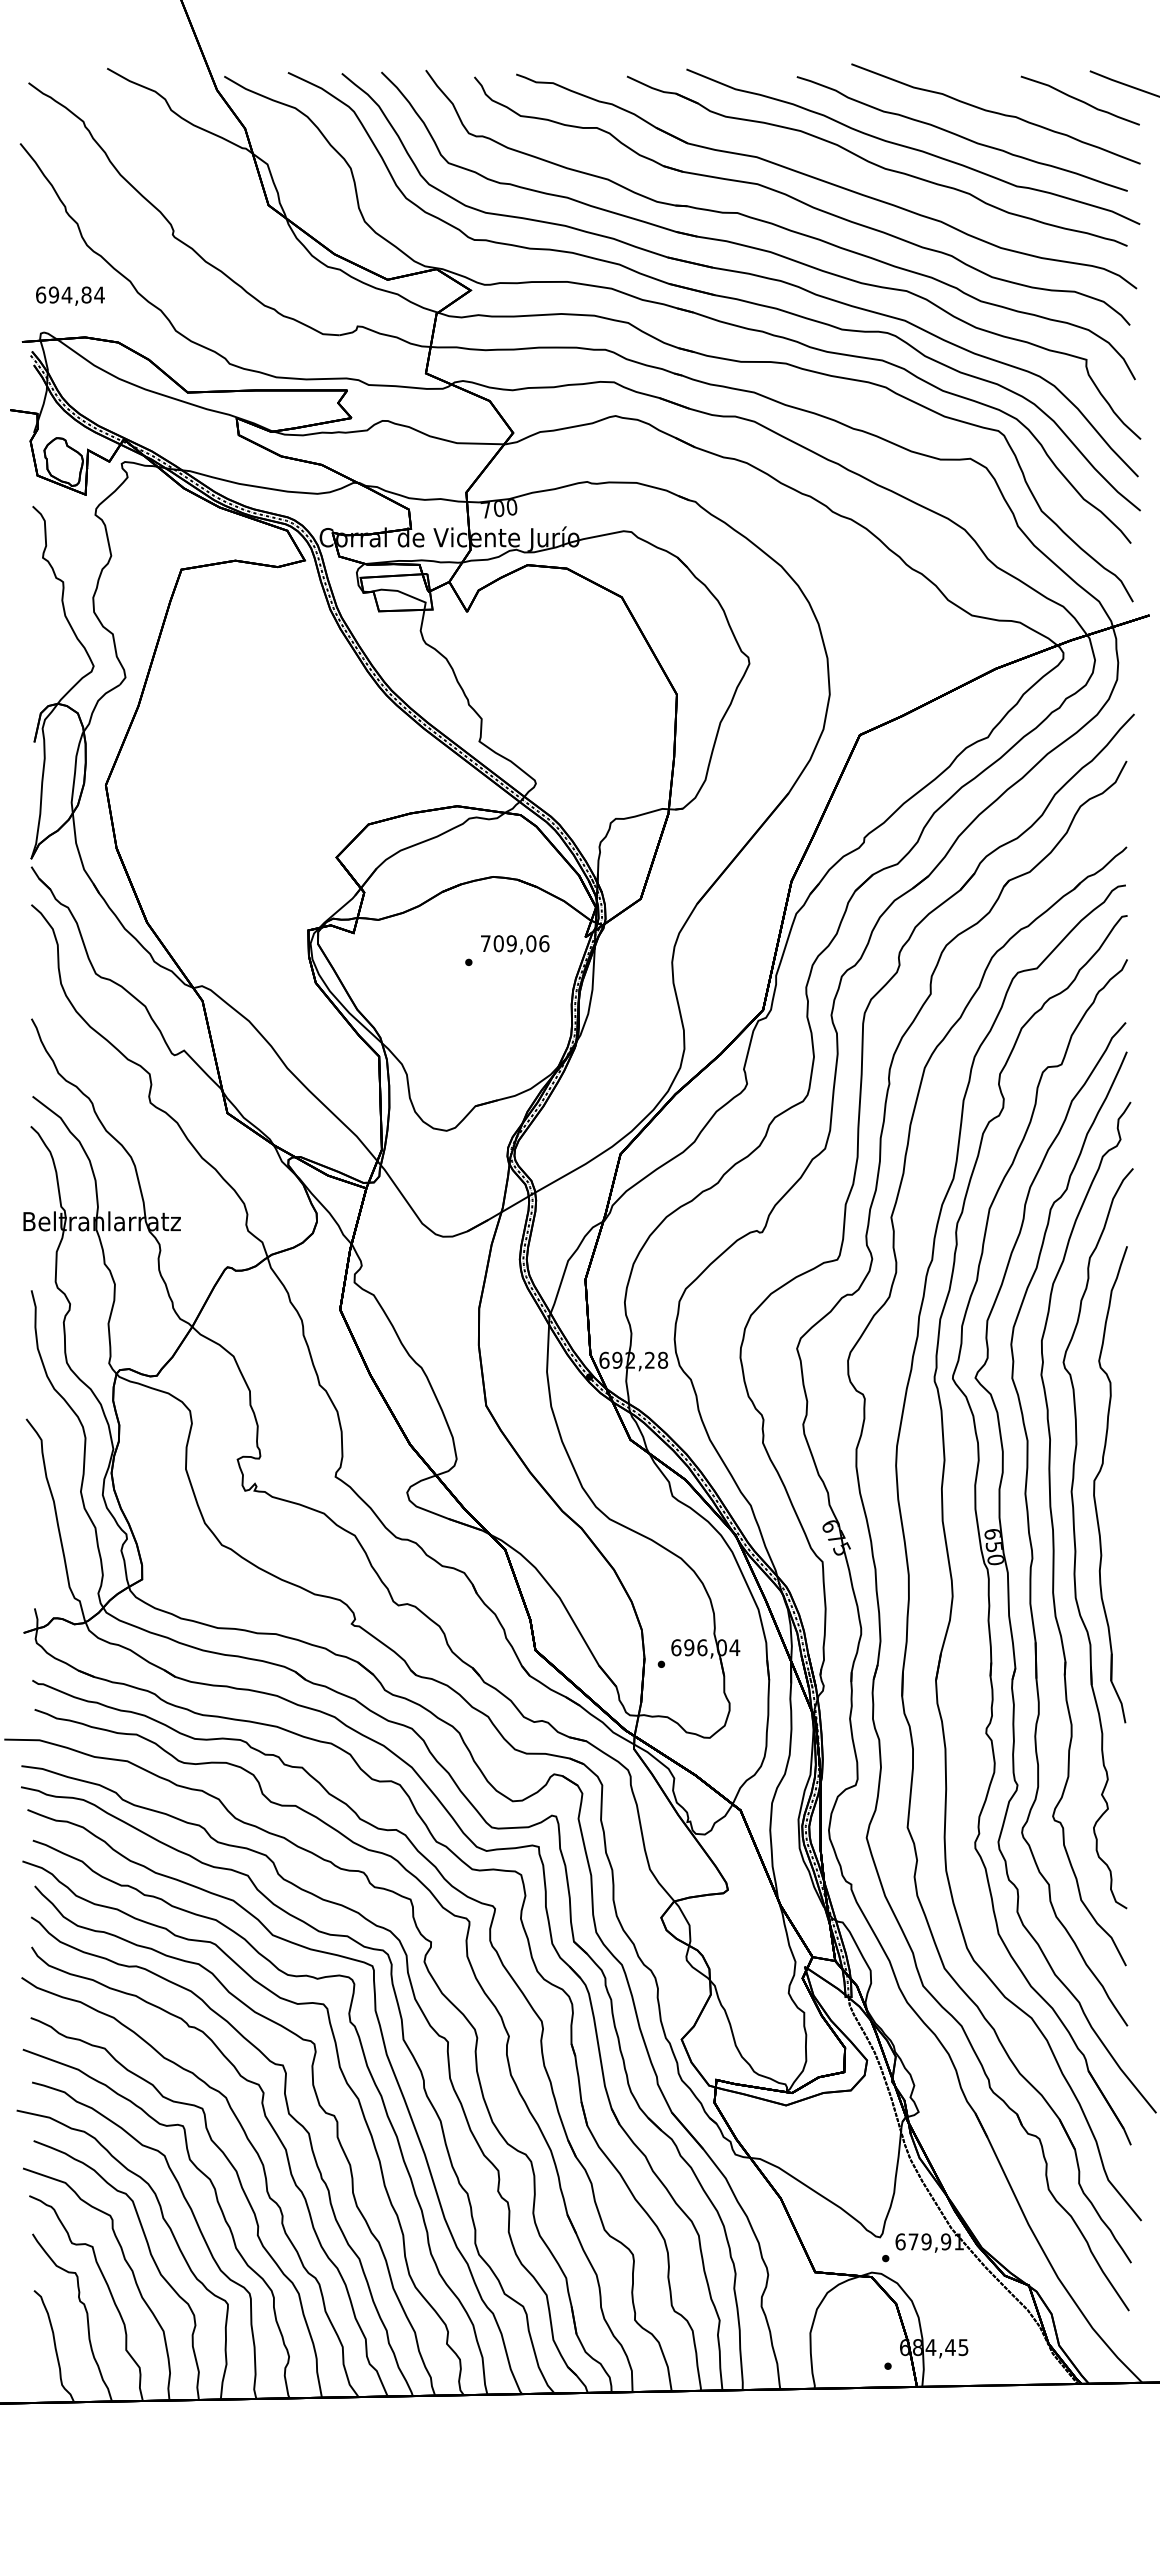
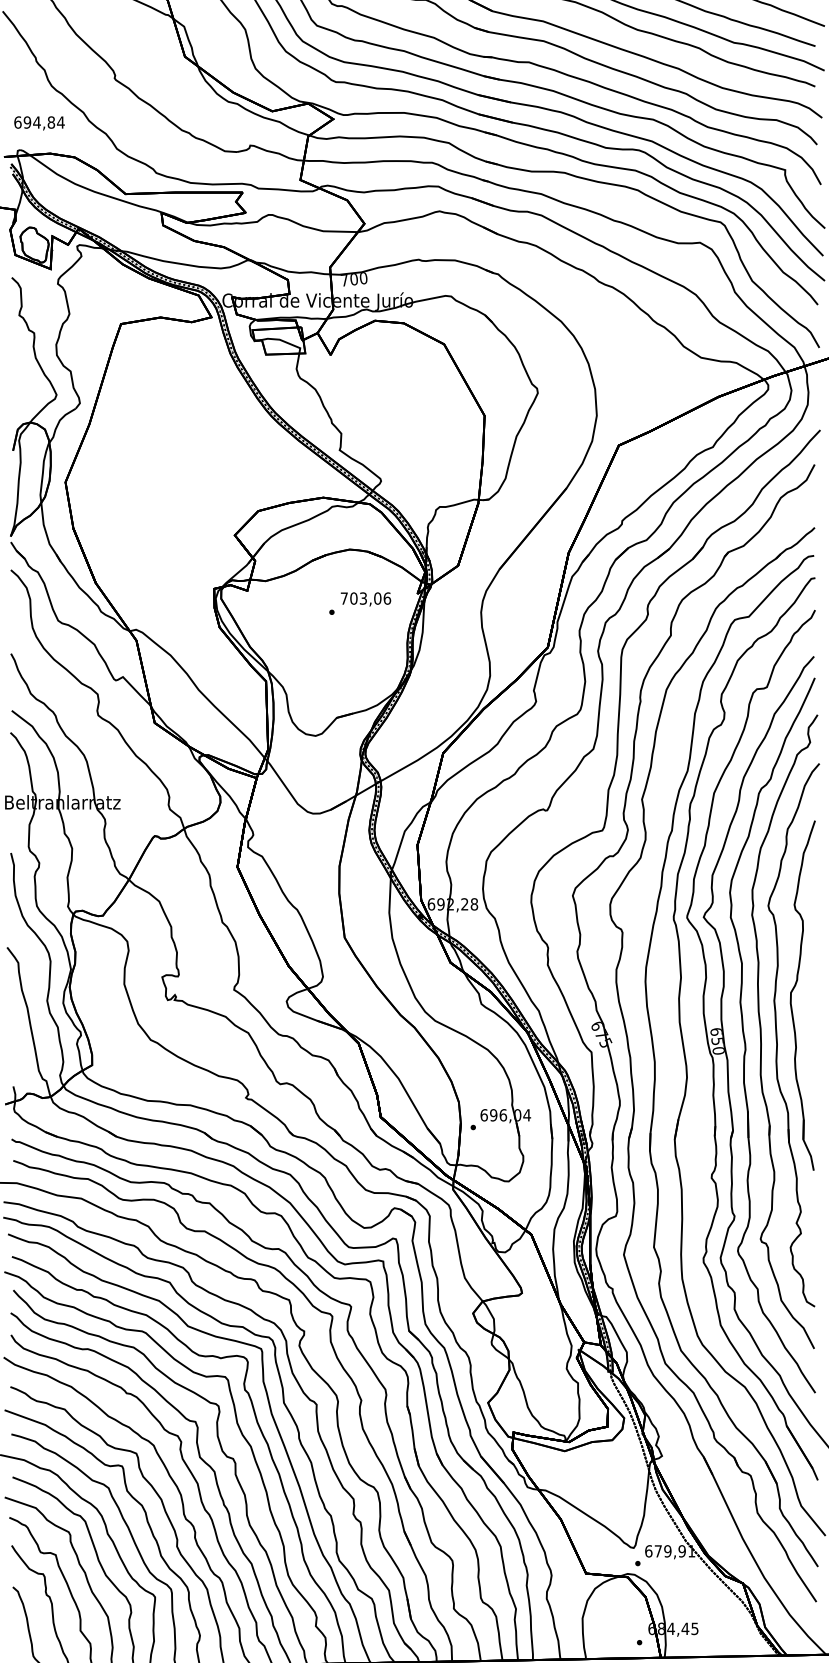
text: (511, 943) -> (363, 598), 709,06 -> 703,06

